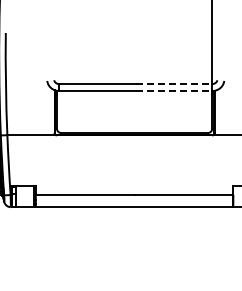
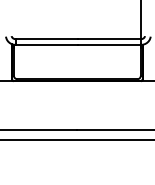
line: (174, 84) -> (110, 39), dashed -> solid
line: (174, 91) -> (110, 45), dashed -> solid

